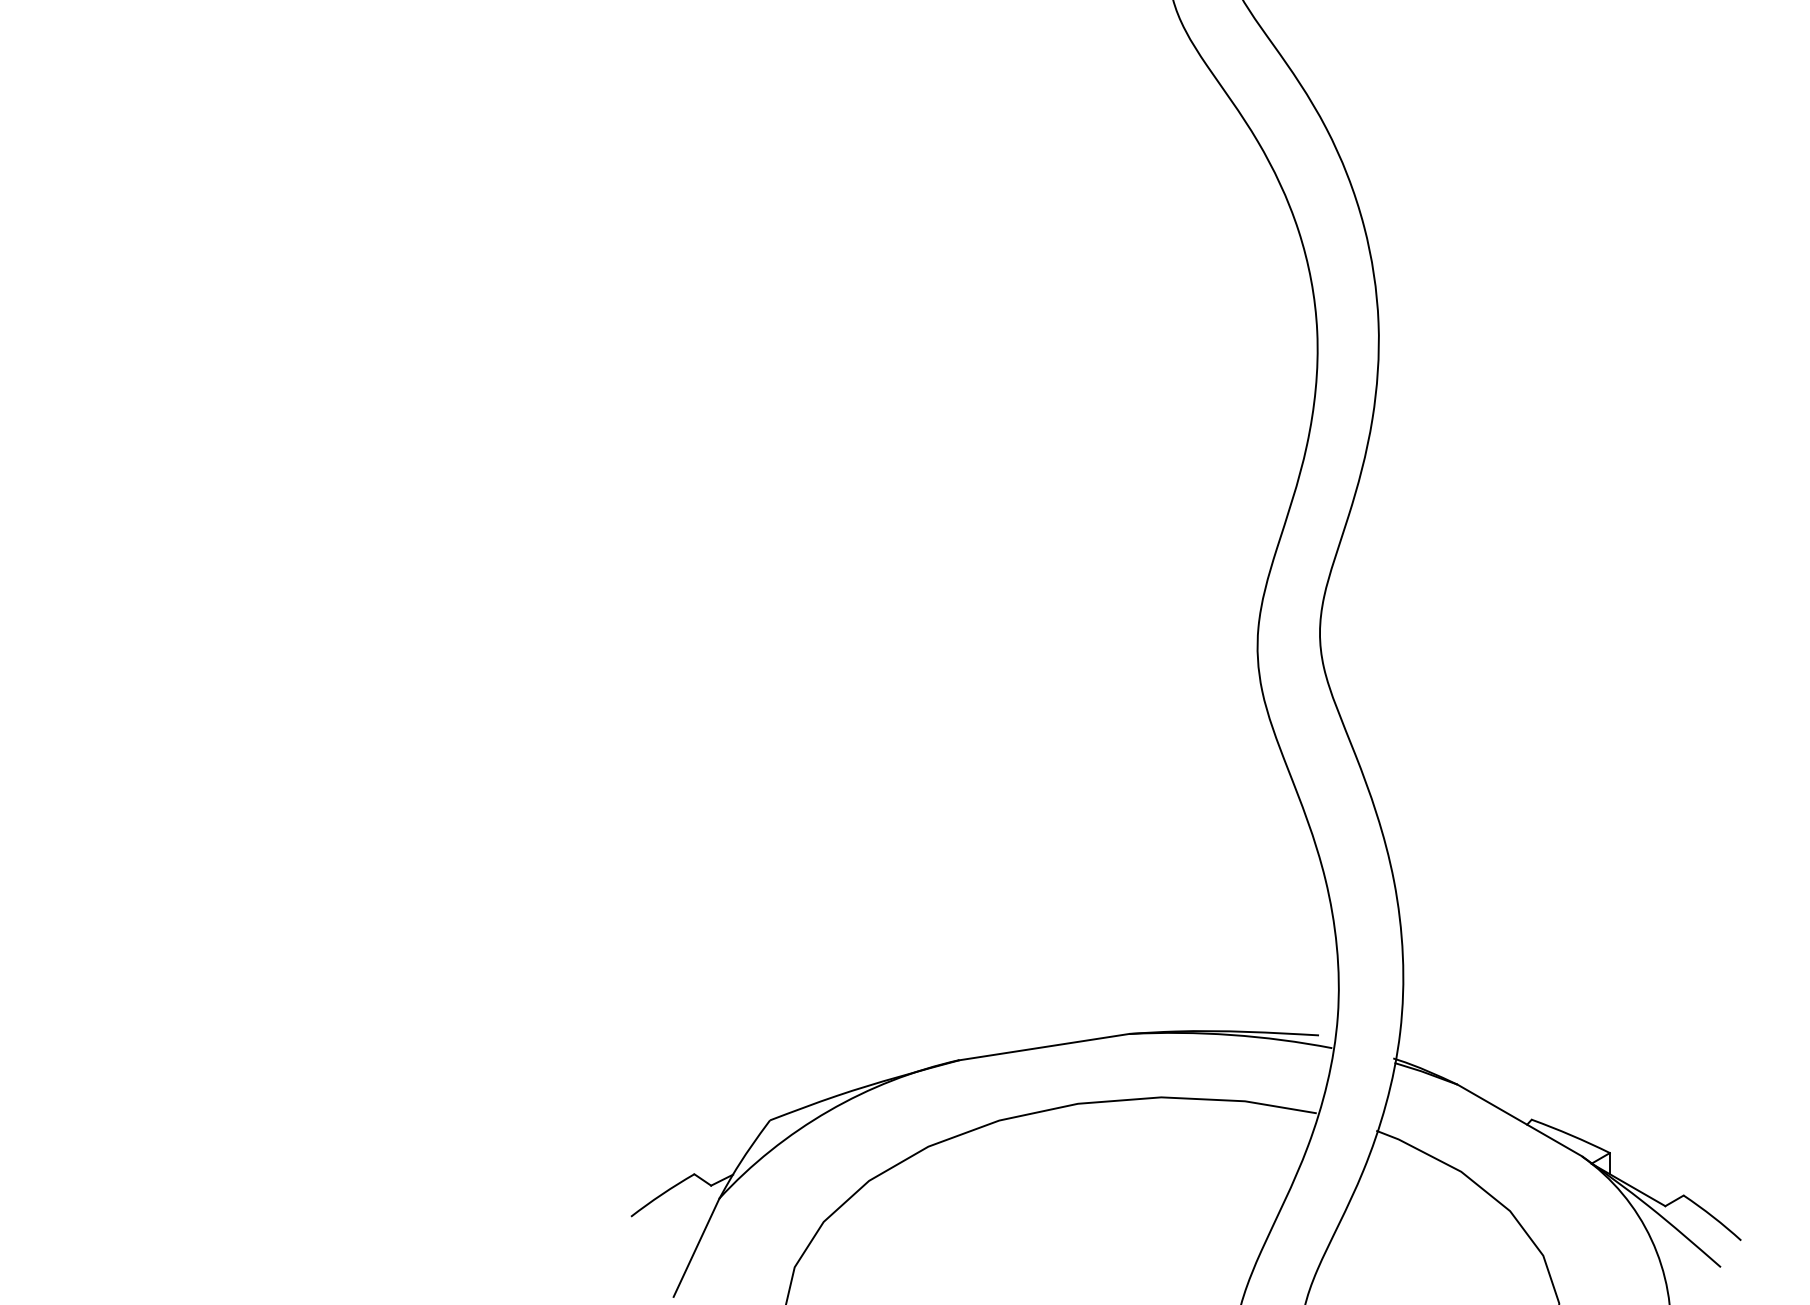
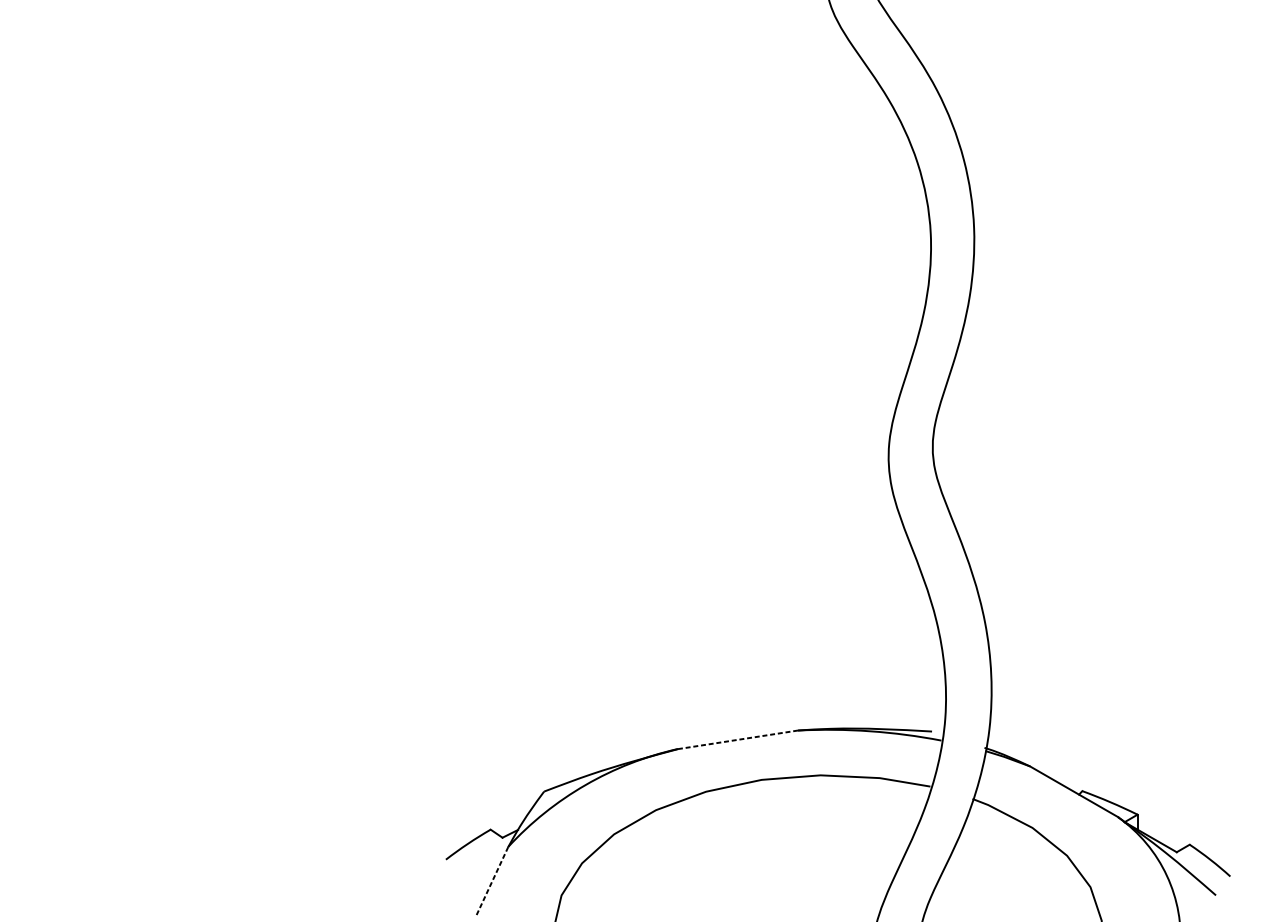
line: (1044, 1047) -> (738, 740), solid -> dashed
line: (696, 1248) -> (492, 882), solid -> dashed

